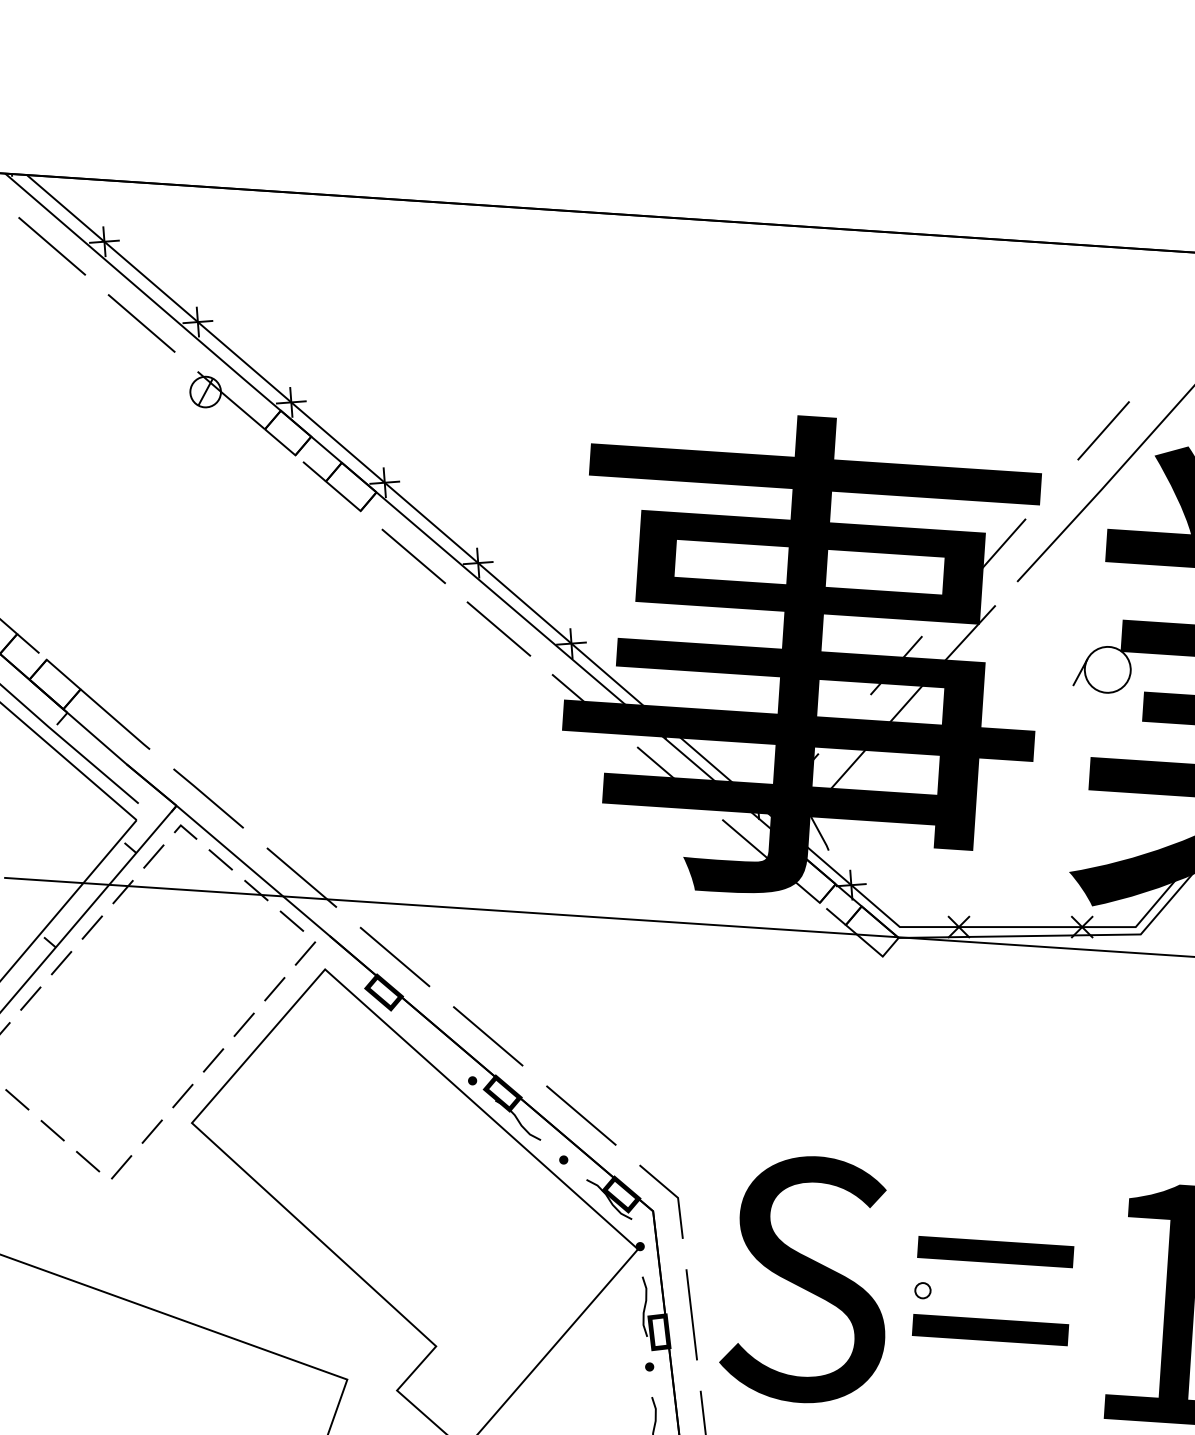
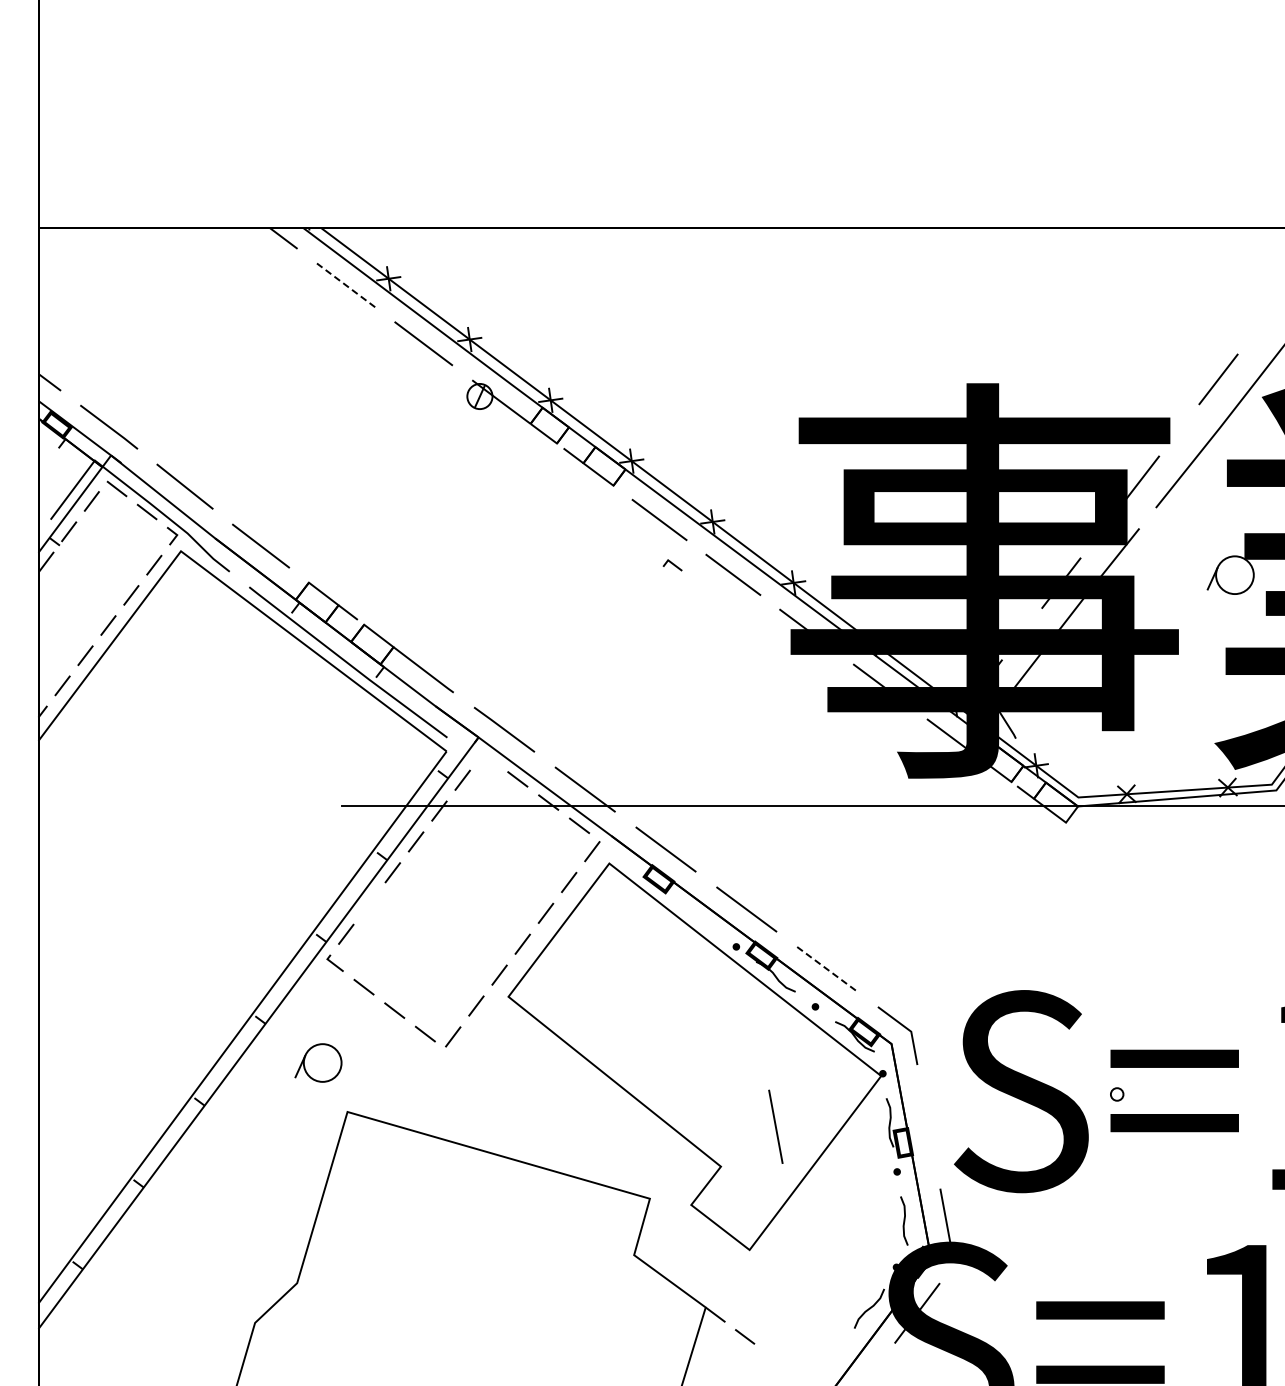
line: (51, 246) -> (345, 285), solid -> dashed
line: (185, 830) -> (672, 564), moved
line: (30, 998) -> (369, 903), removed
line: (581, 1115) -> (827, 969), solid -> dashed
line: (691, 1314) -> (775, 1126), moved

